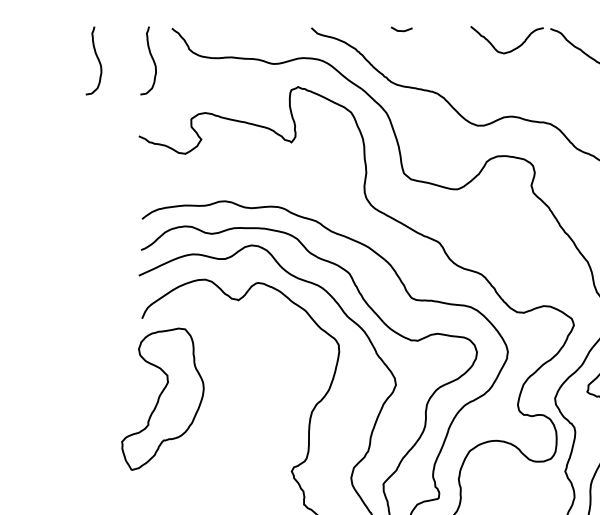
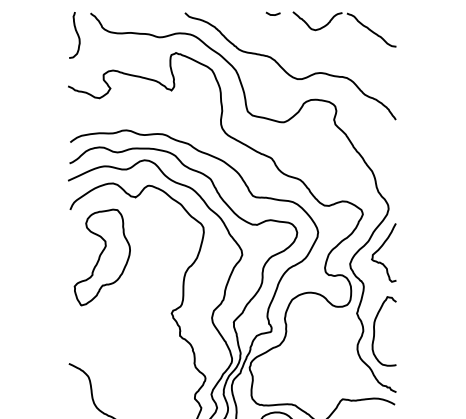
curve: (400, 30) -> (272, 14), moved
curve: (96, 59) -> (39, 34), removed
part: (161, 399) -> (101, 257), moved

